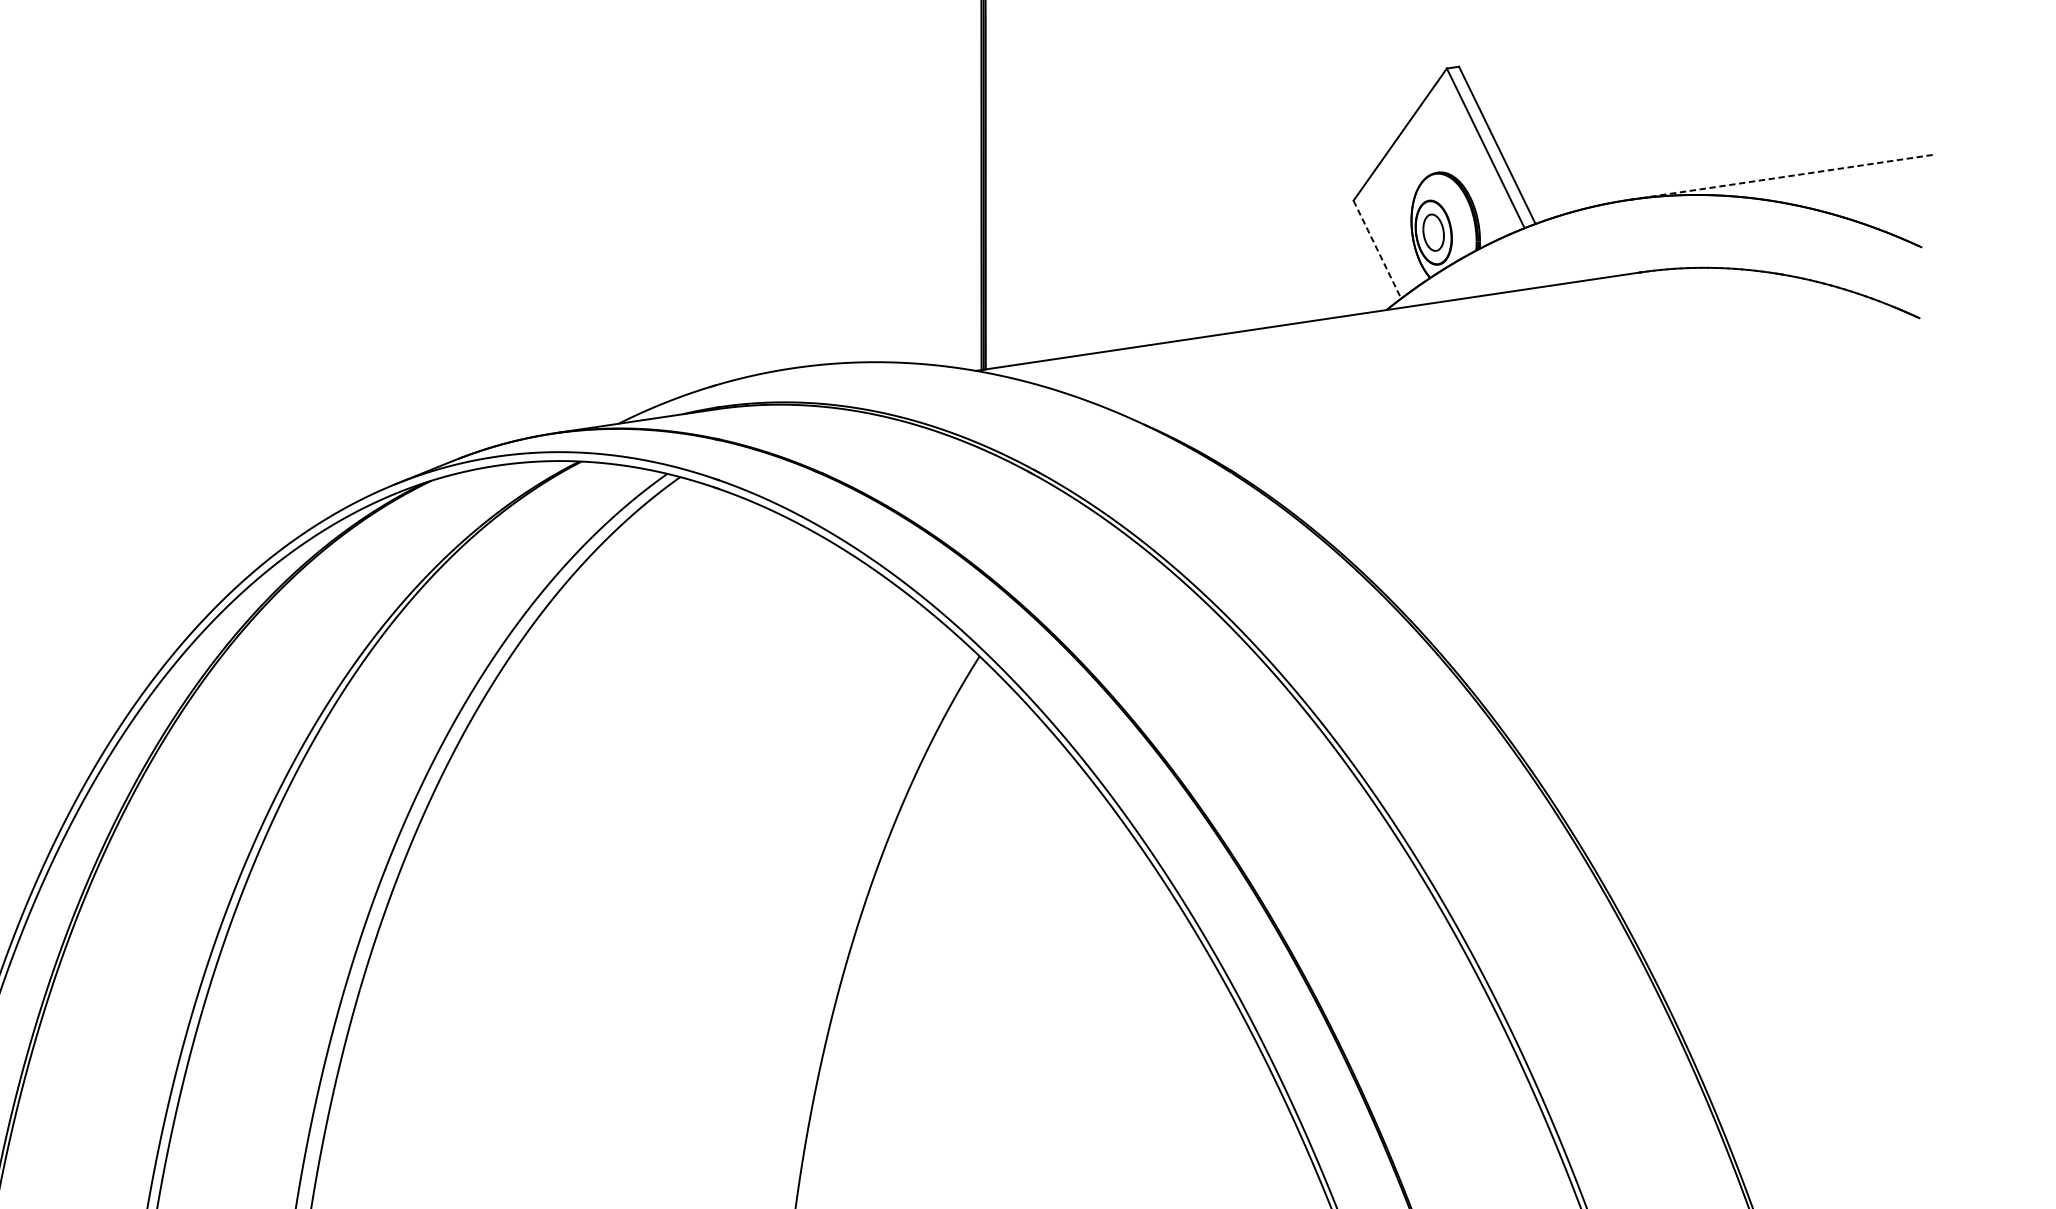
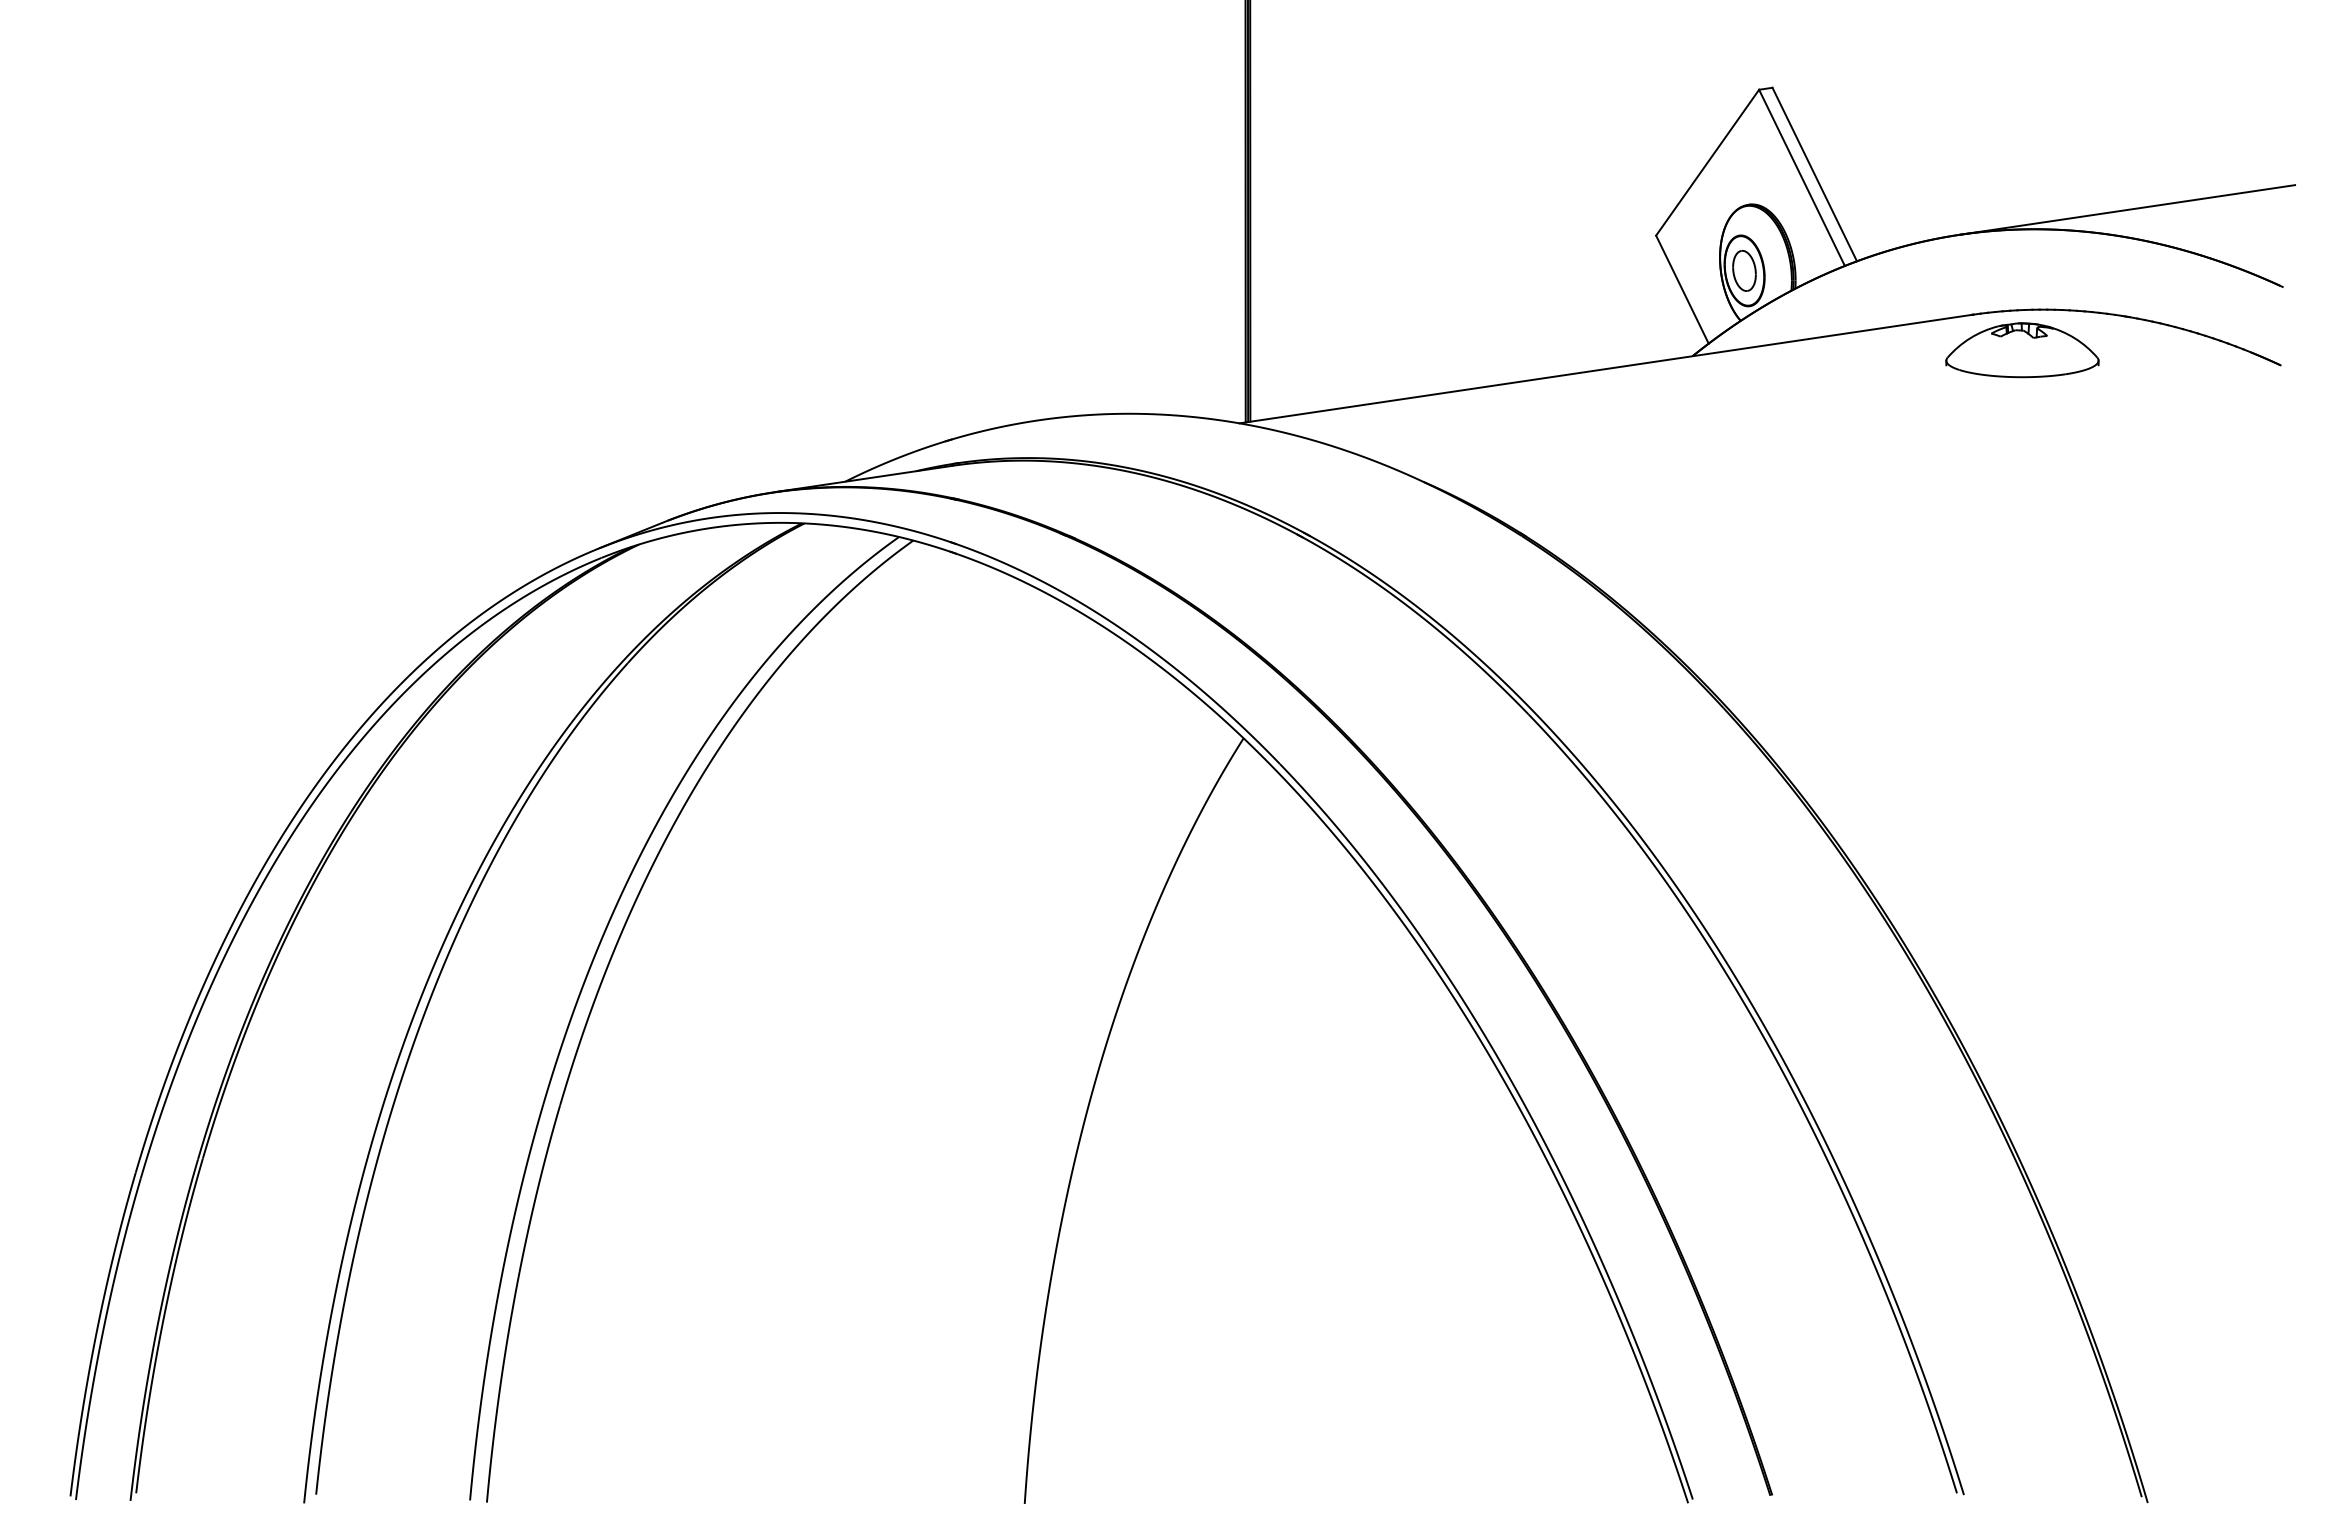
line: (1780, 177) -> (2127, 210), dashed -> solid
line: (1377, 250) -> (1682, 290), dashed -> solid
part: (1685, 304) -> (2022, 350), added

